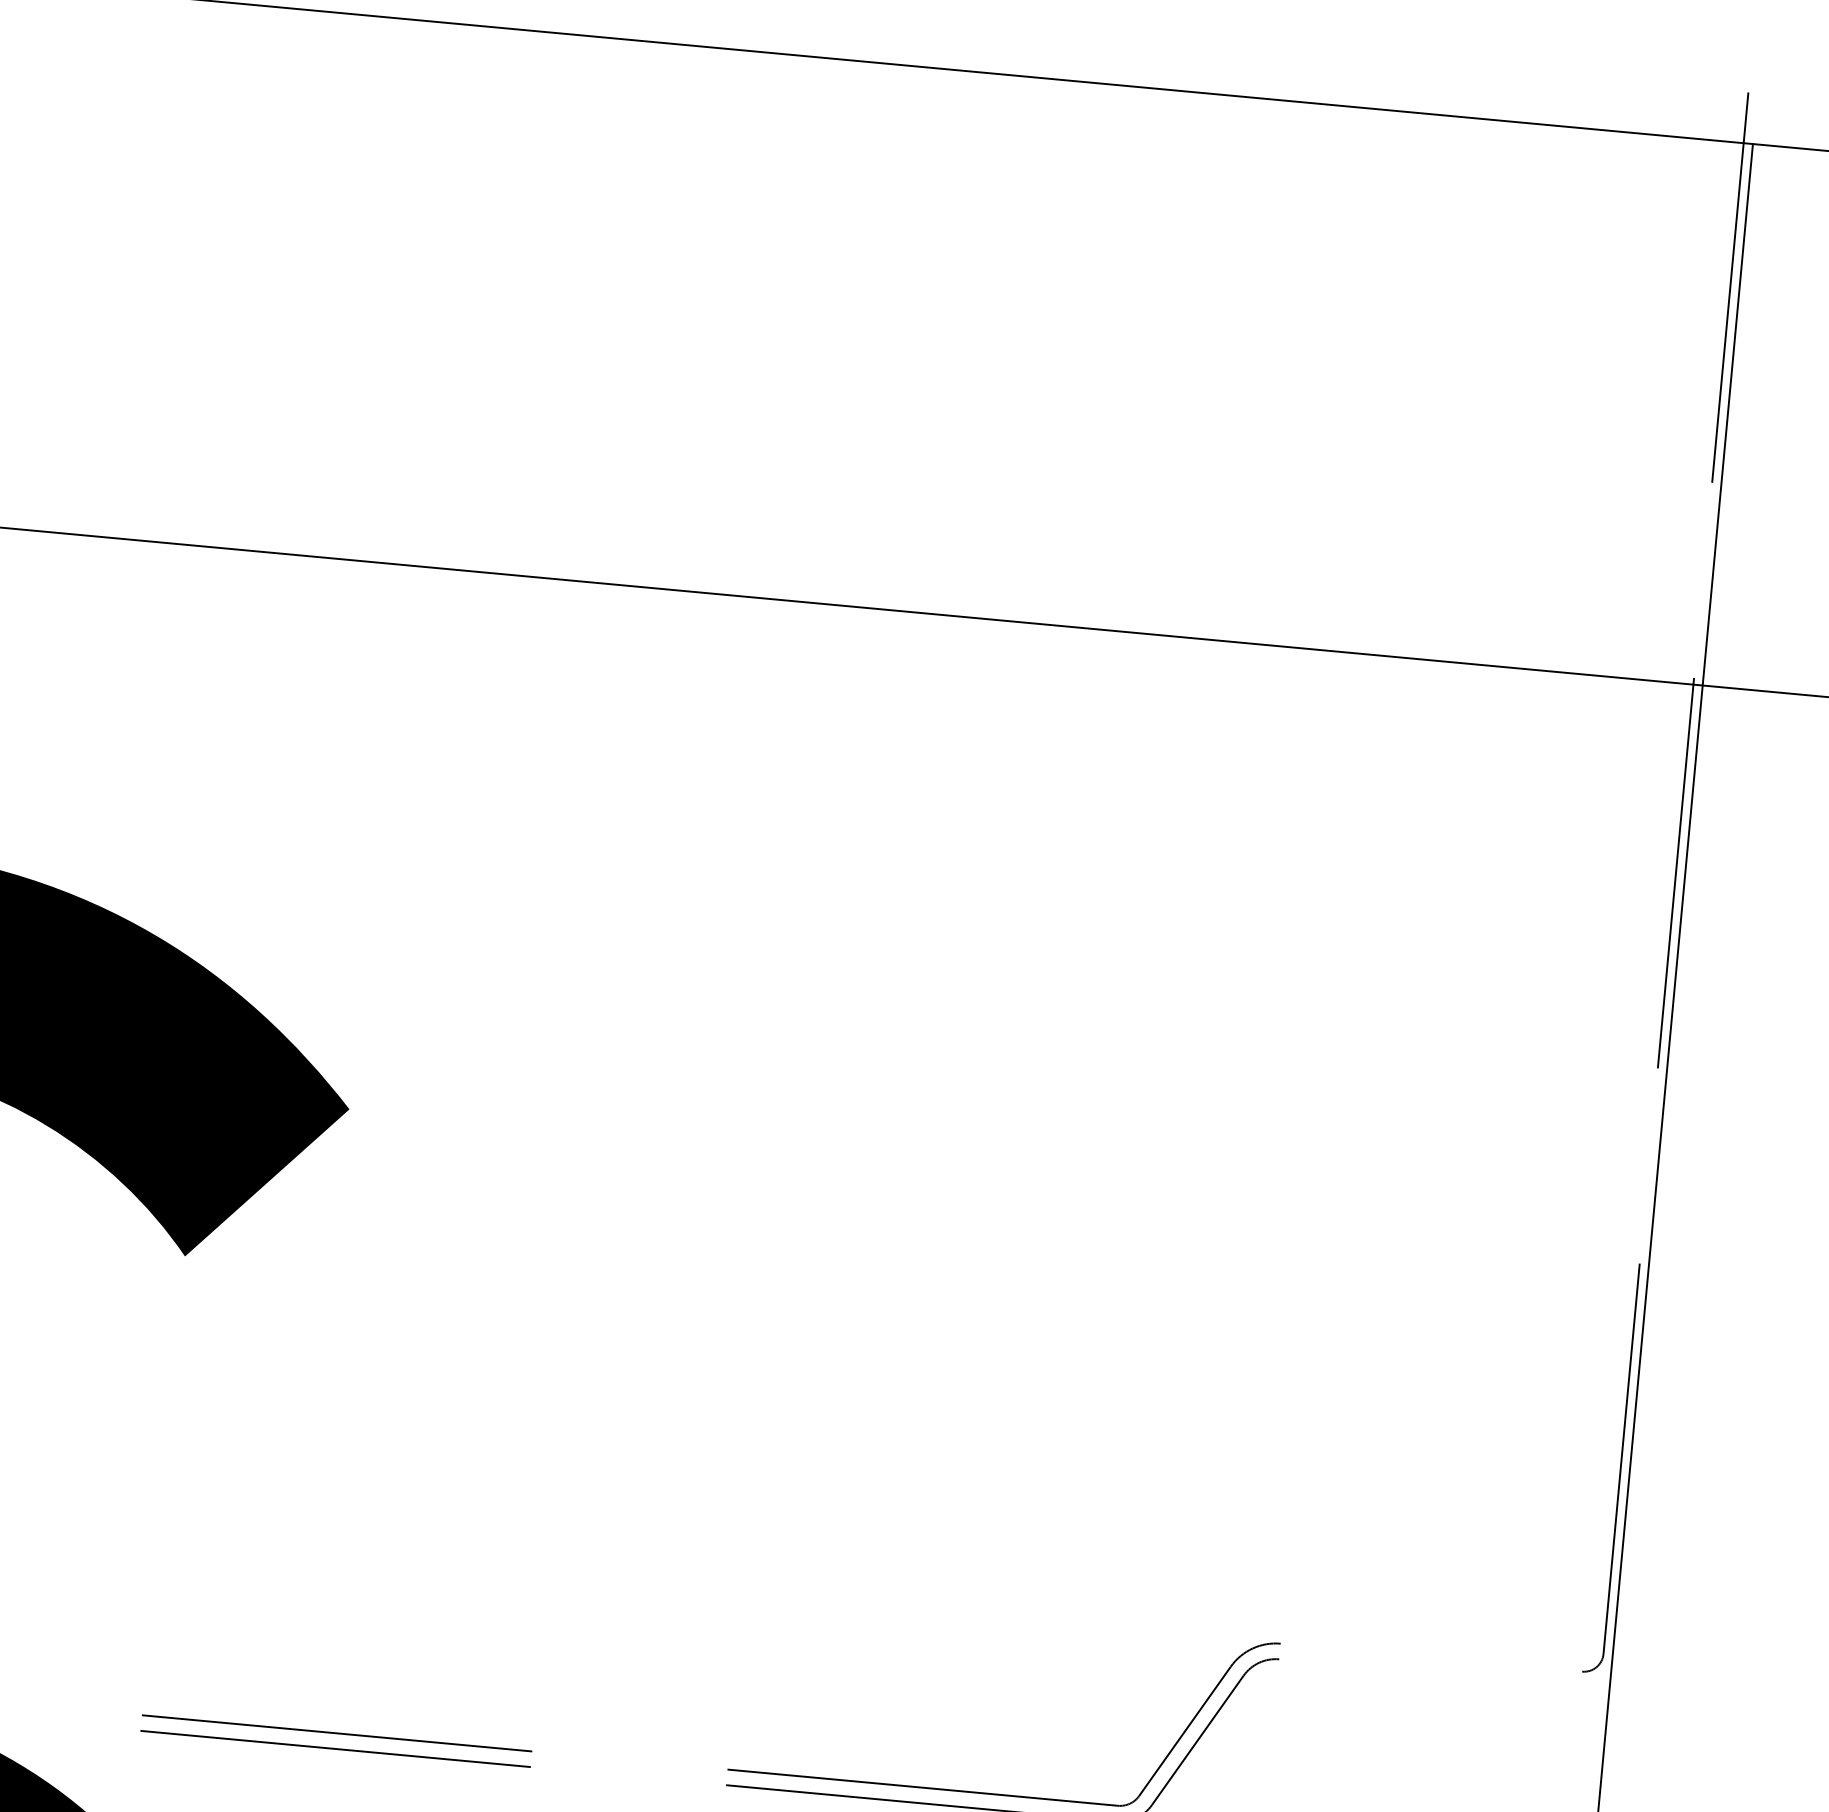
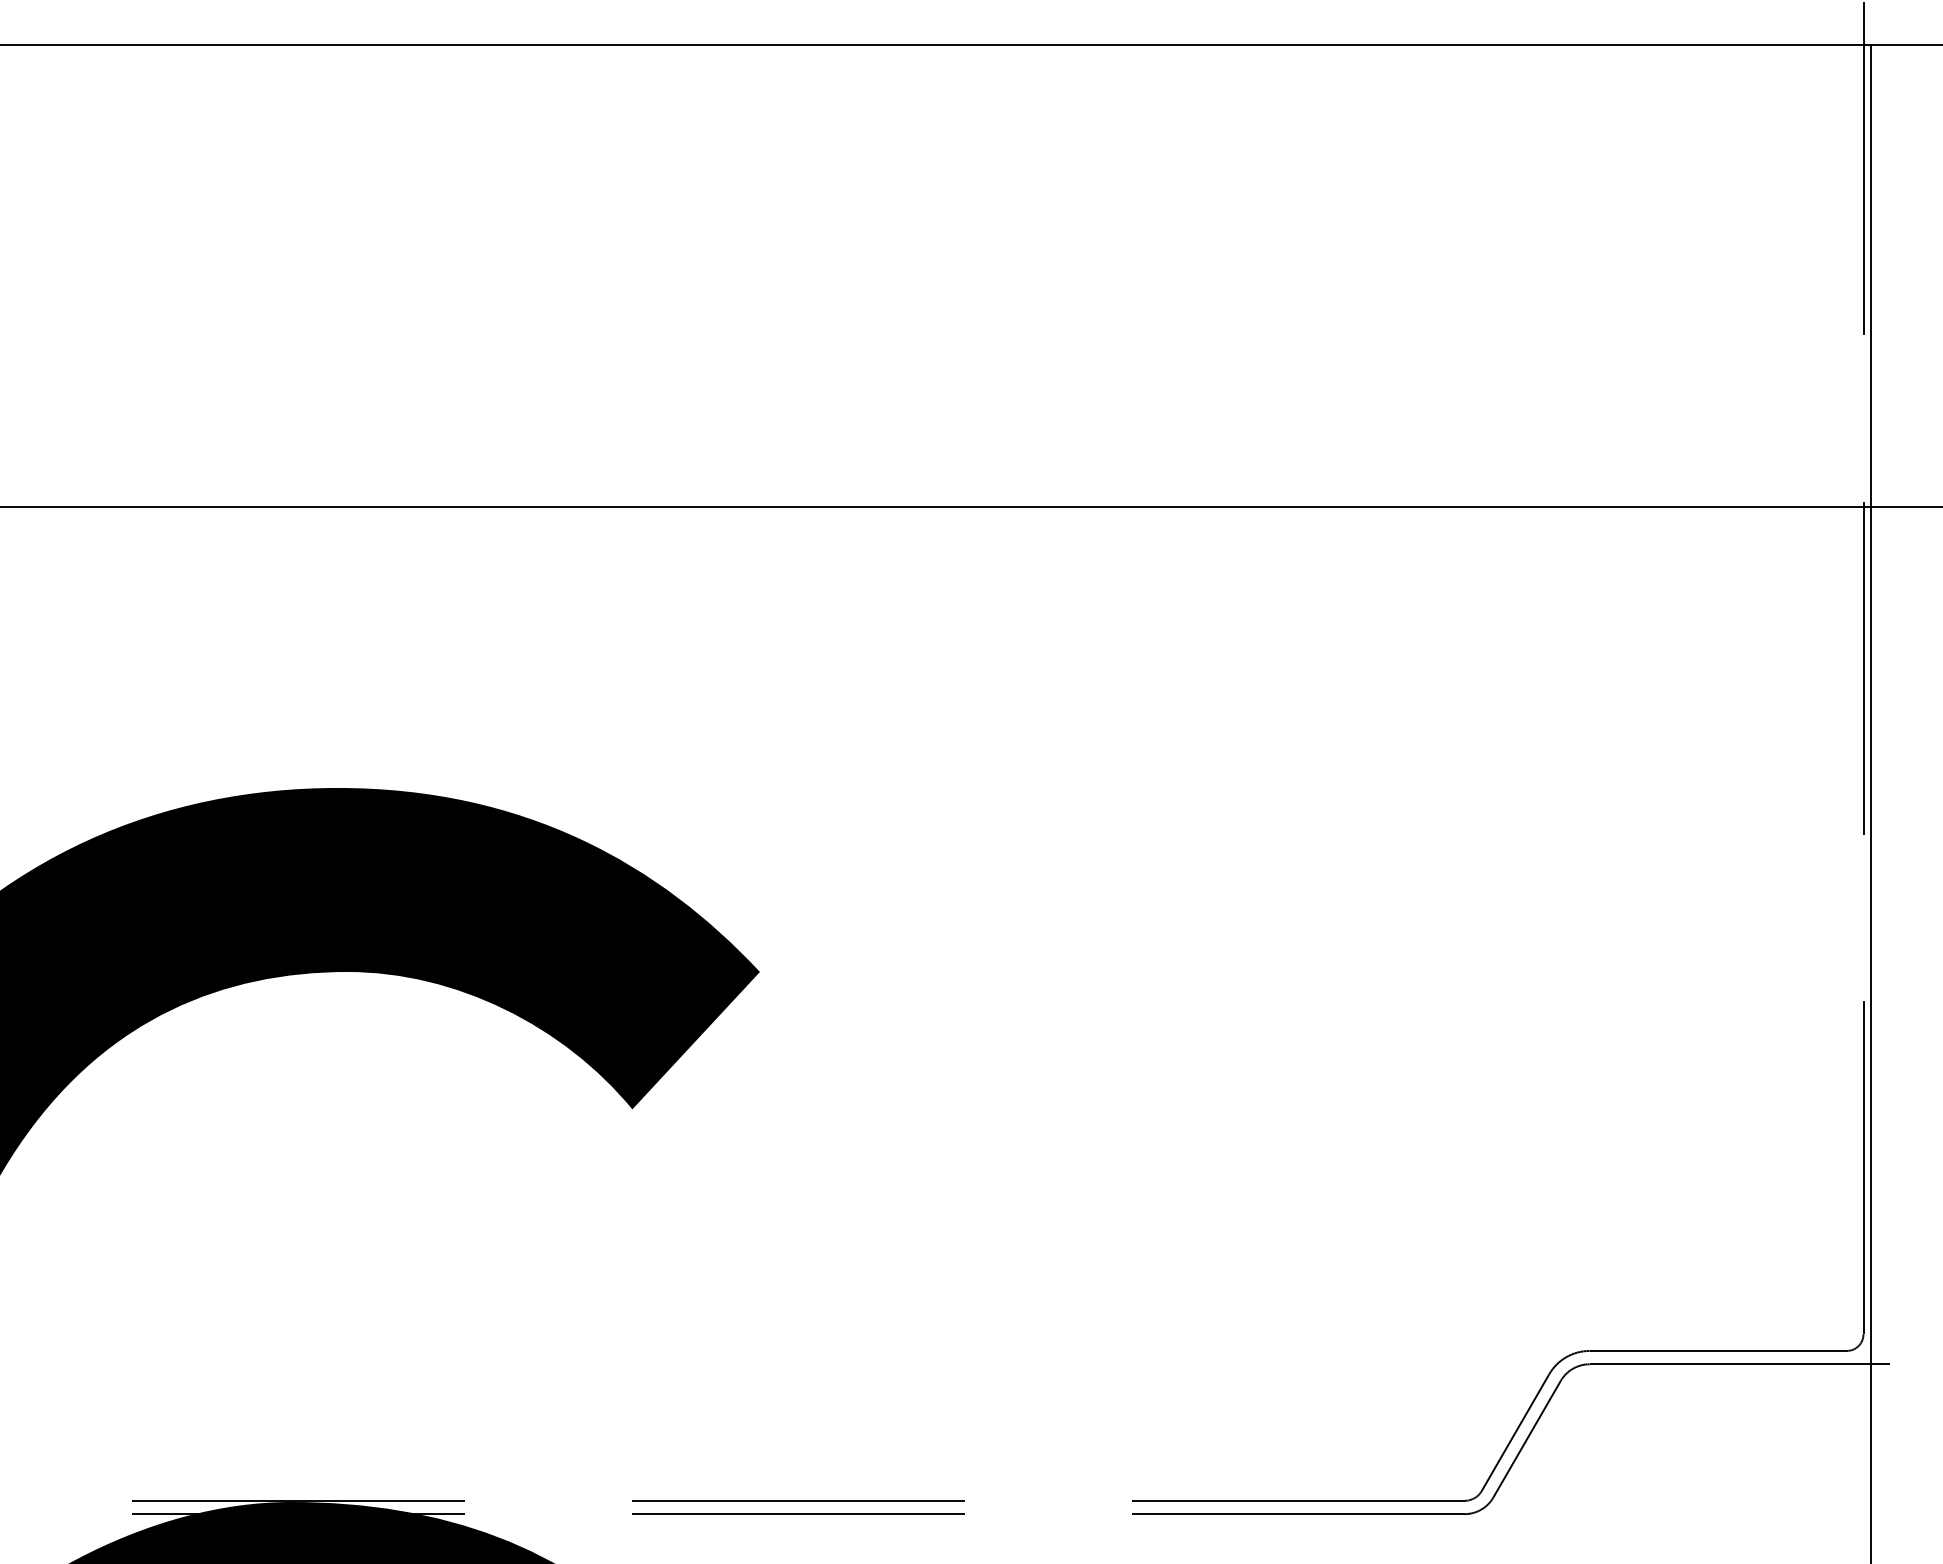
line: (1430, 1657) -> (1717, 1350), added
line: (1454, 1675) -> (1739, 1364), added

